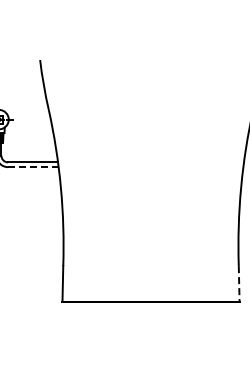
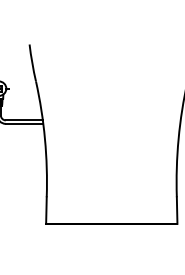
line: (32, 167) -> (23, 124), dashed -> solid
line: (239, 284) -> (177, 210), dashed -> solid

